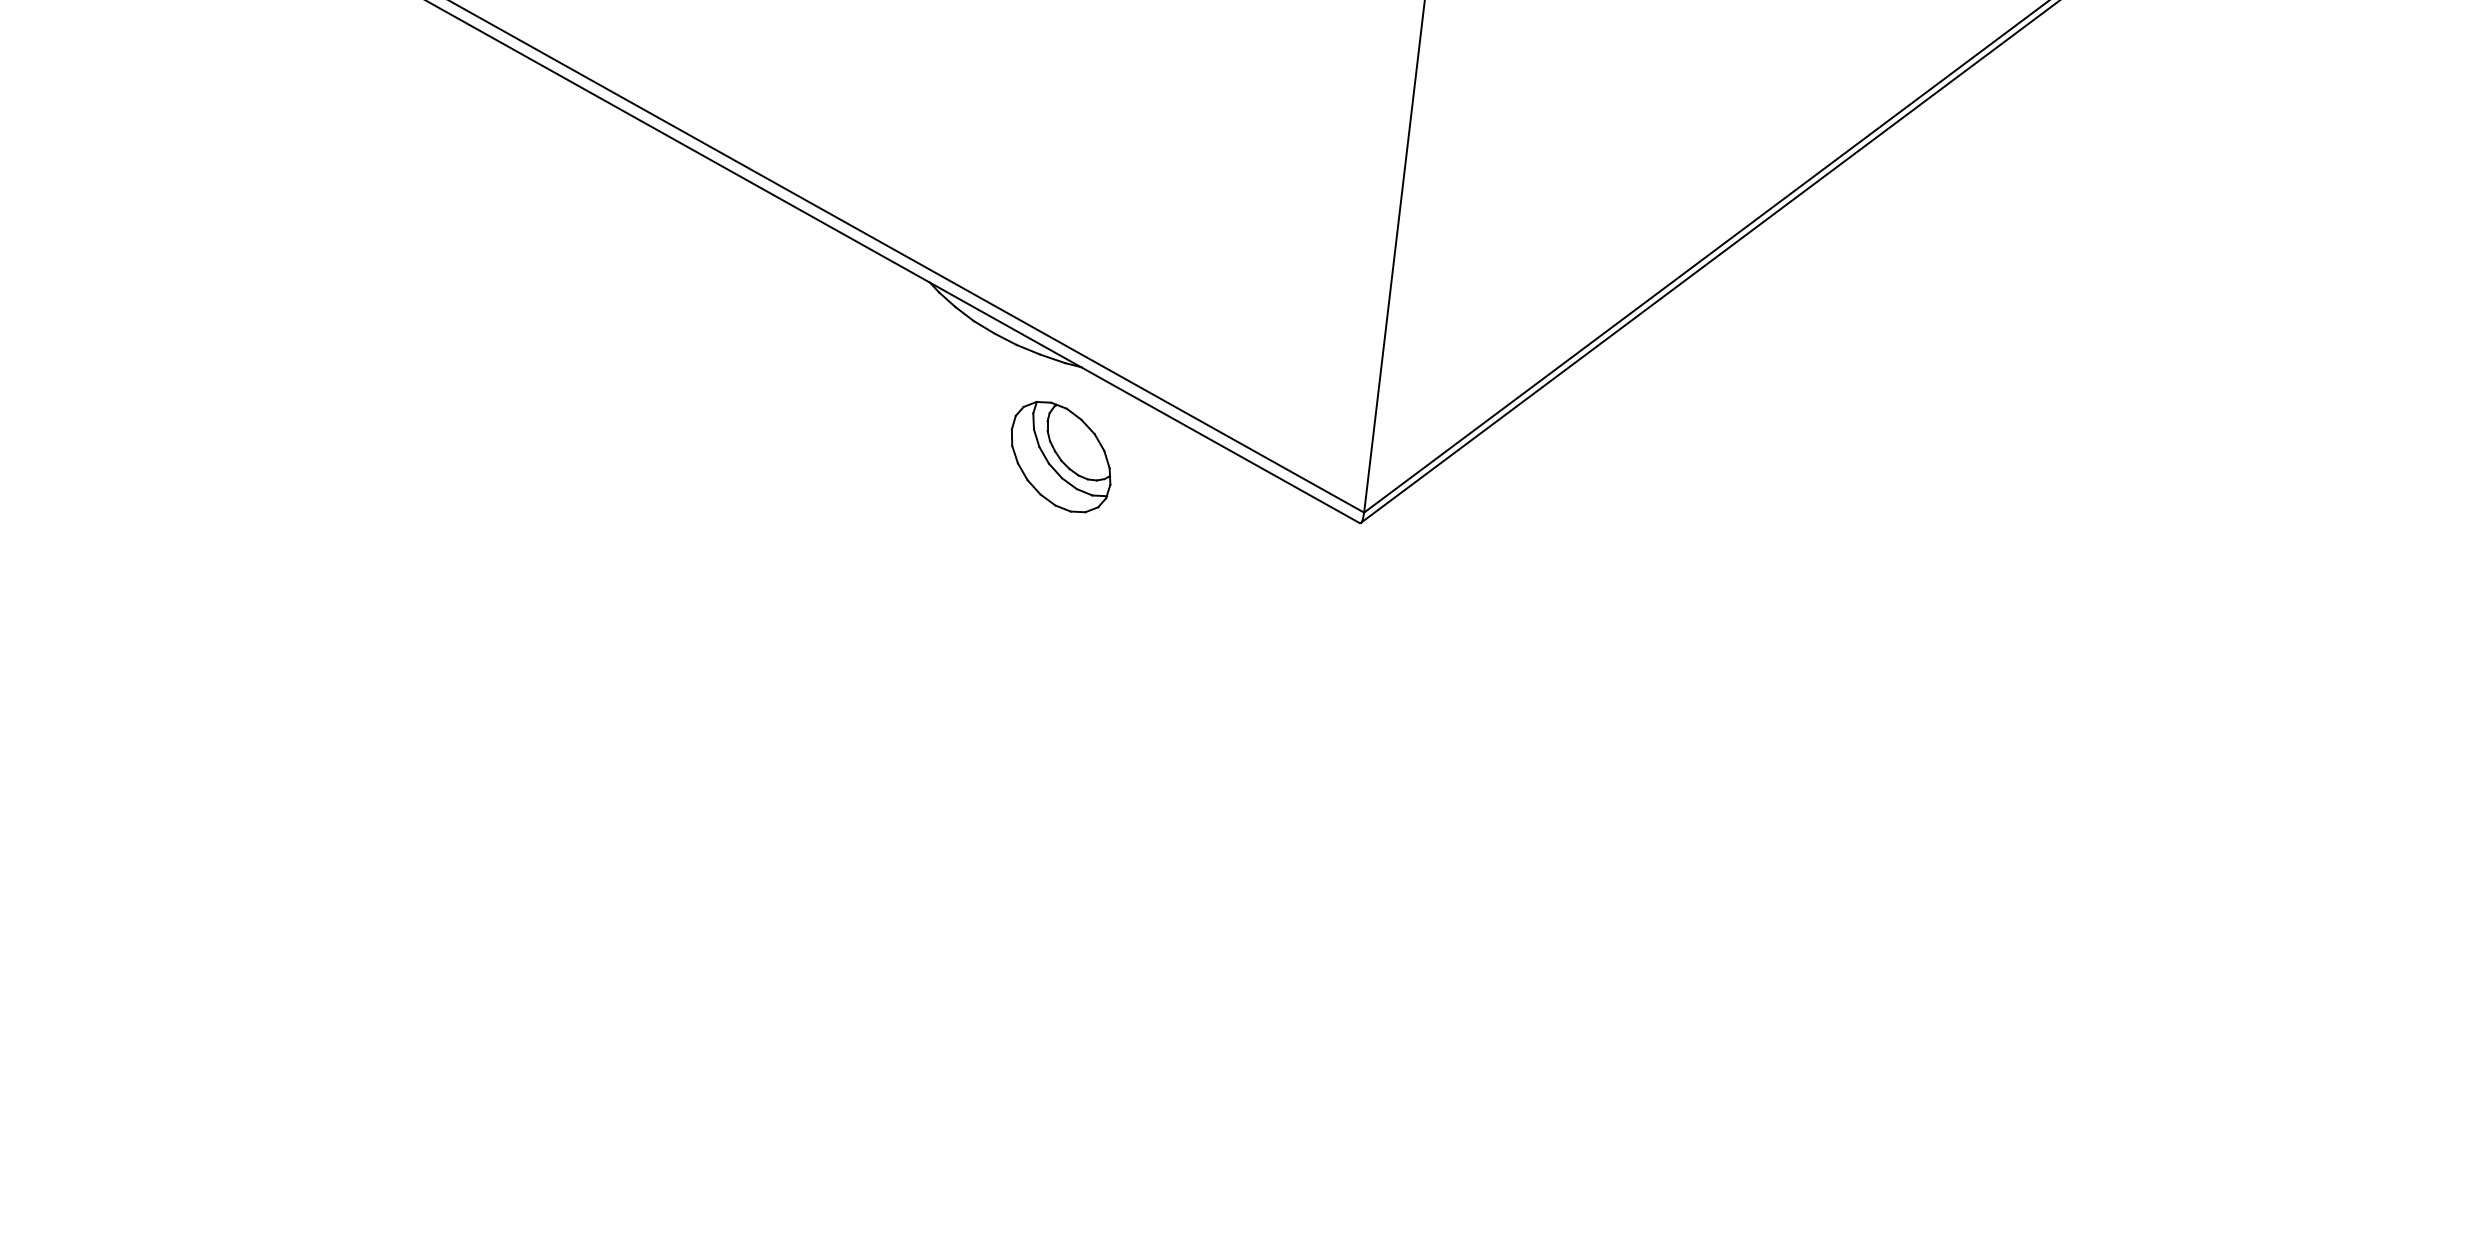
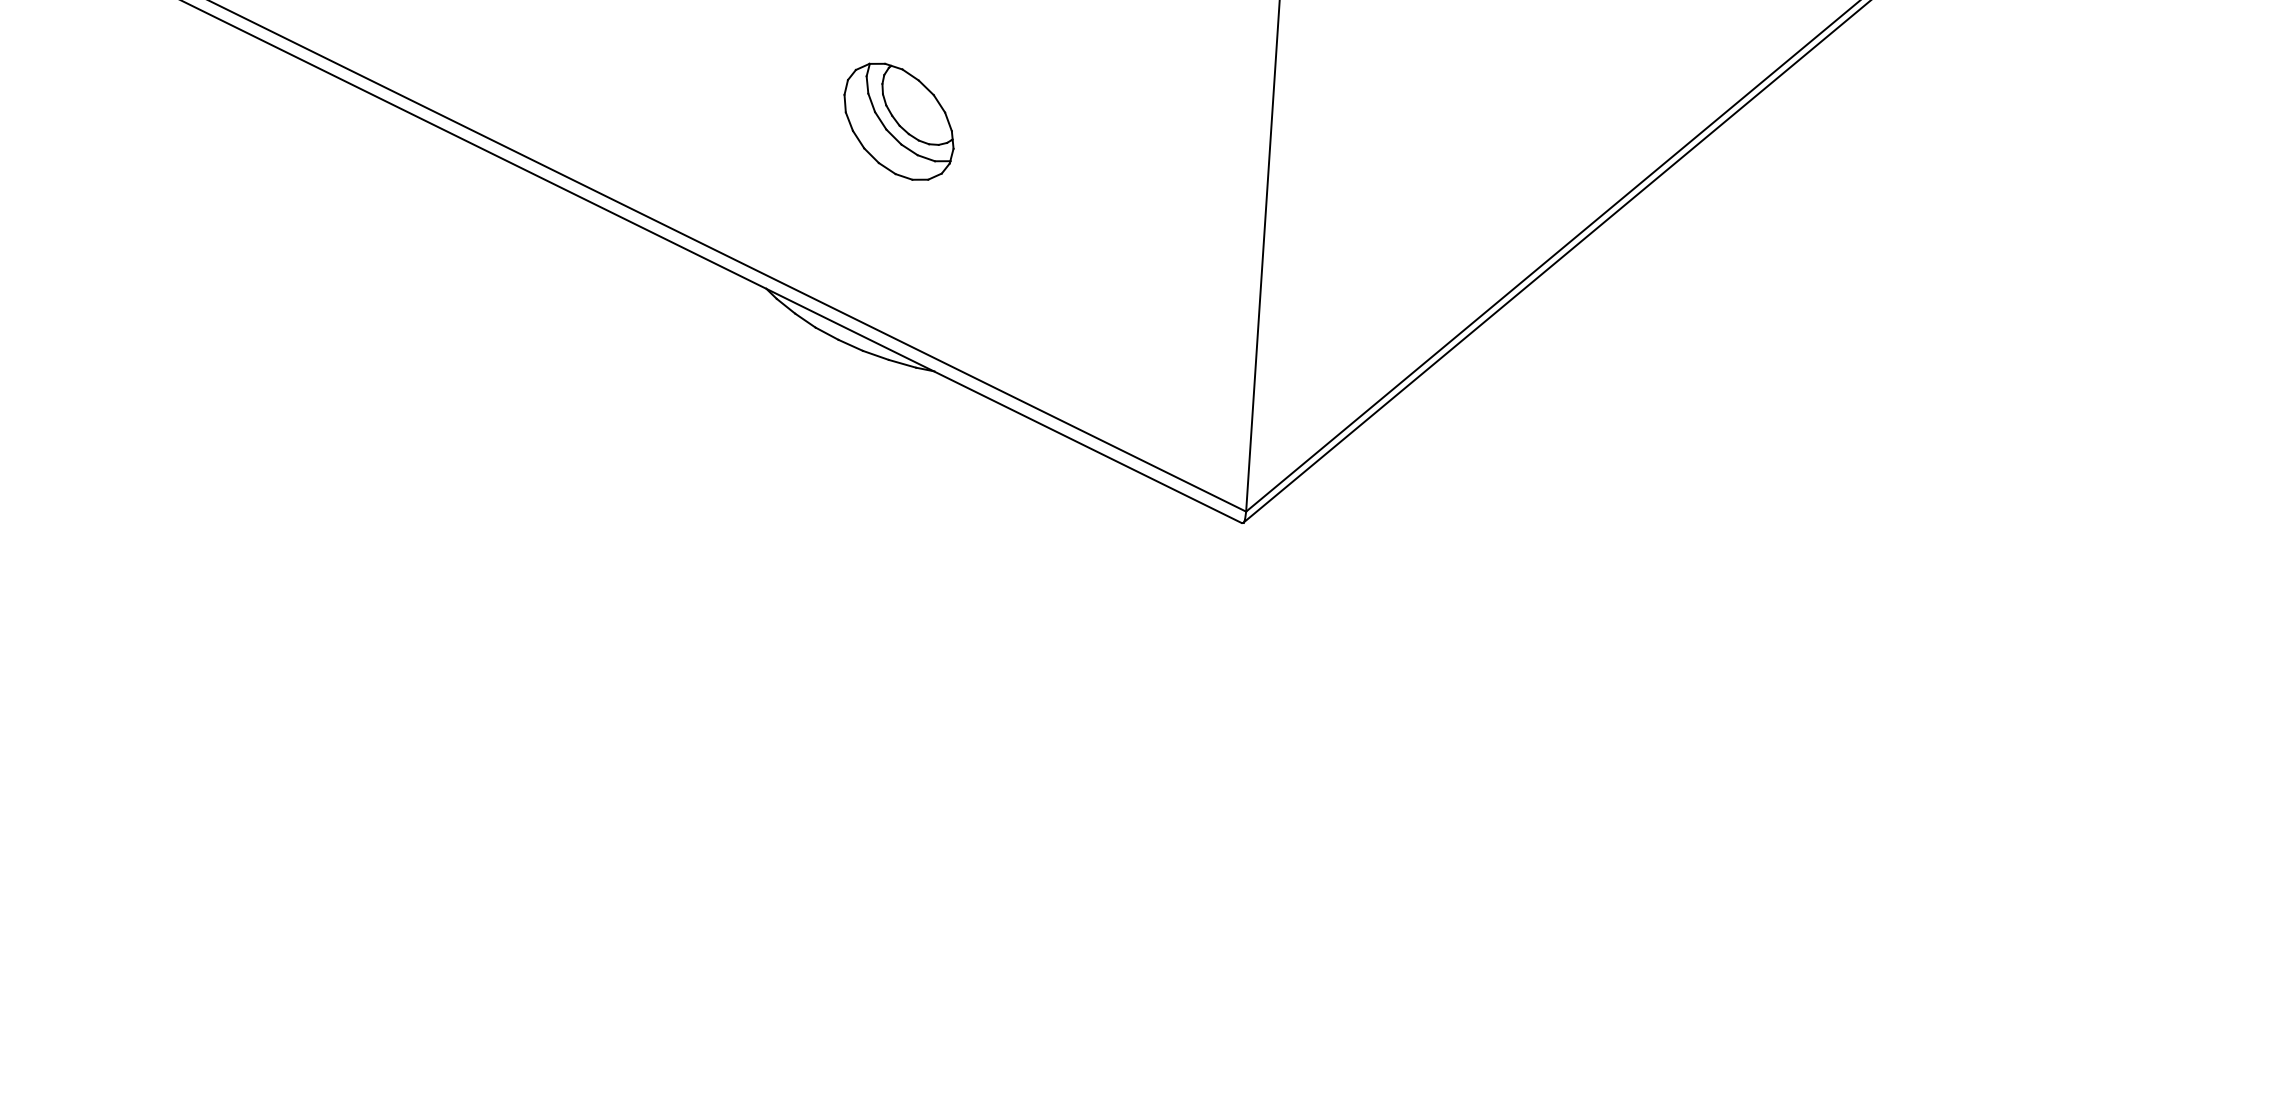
part: (1060, 456) -> (898, 121), moved

